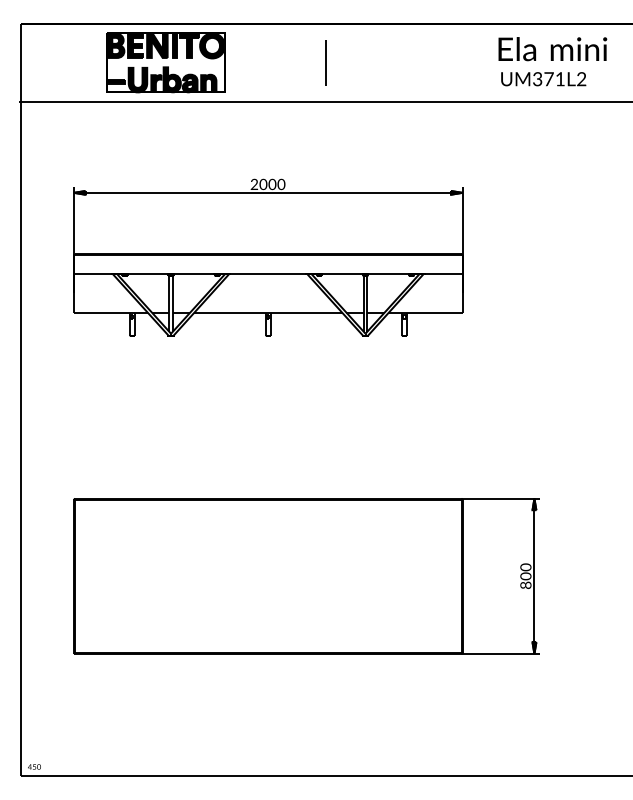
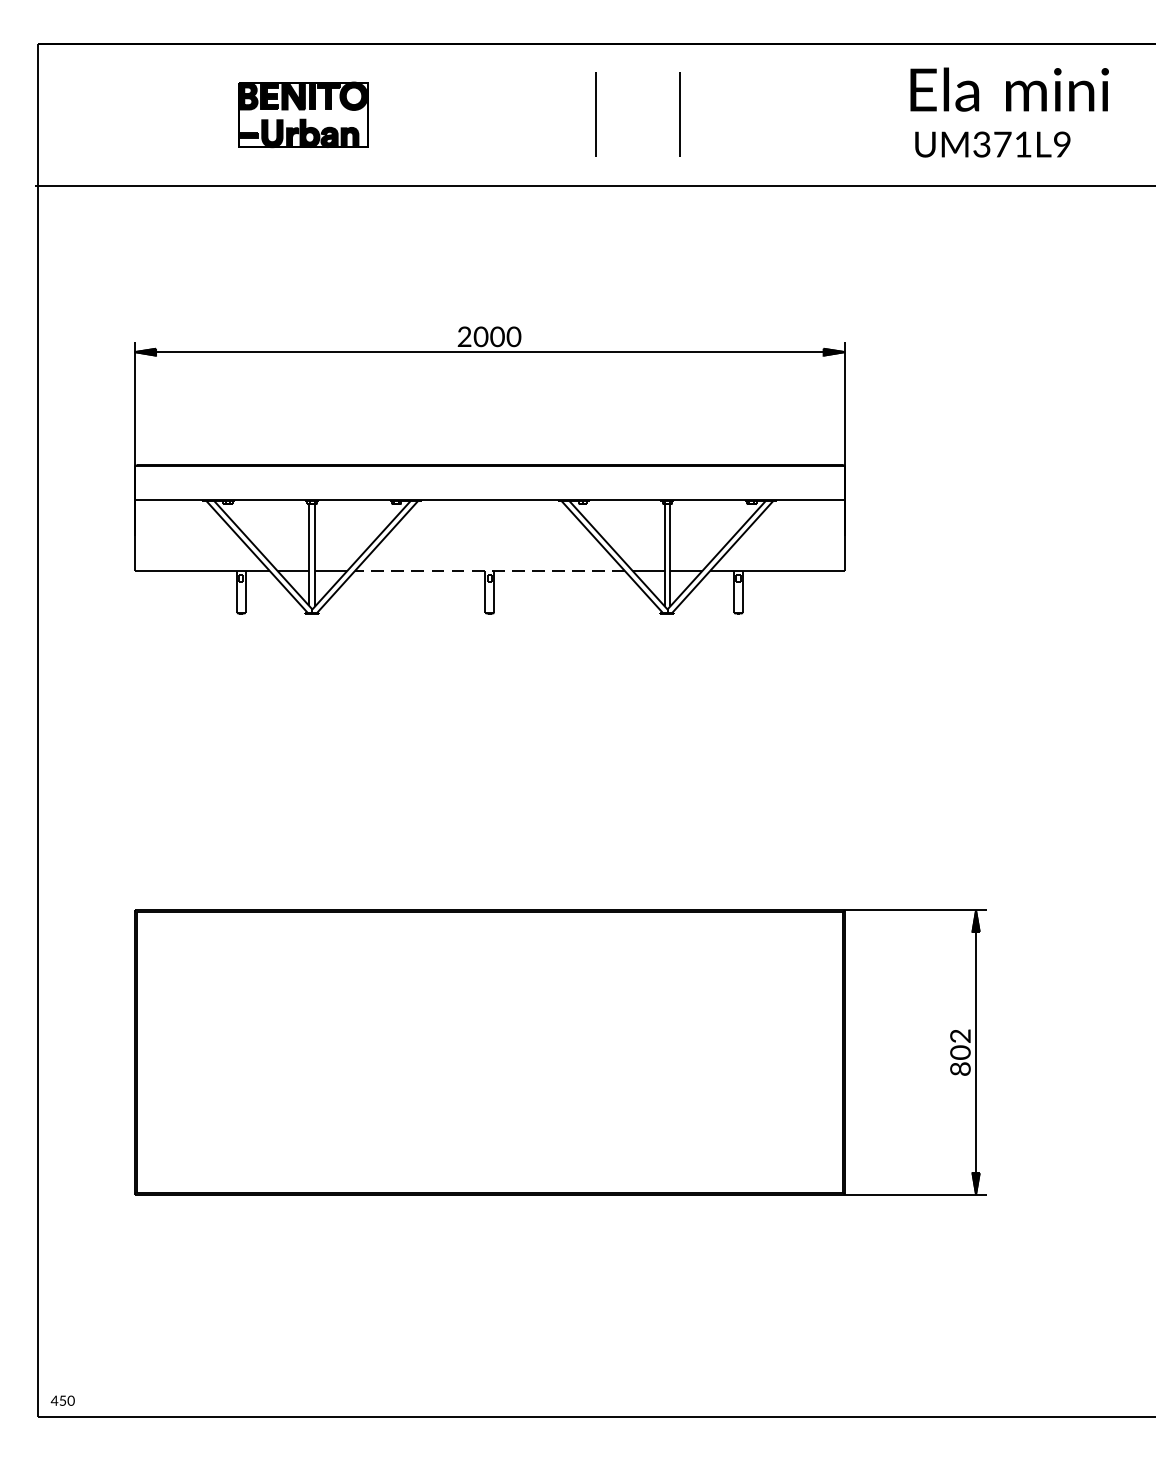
part: (165, 62) -> (302, 114), size x0.6
line: (371, 62) -> (678, 114), added
text: (581, 79) -> (1062, 145), UM371L2 -> UM371L9
line: (267, 312) -> (488, 570), solid -> dashed
text: (526, 567) -> (961, 1036), 800 -> 802

